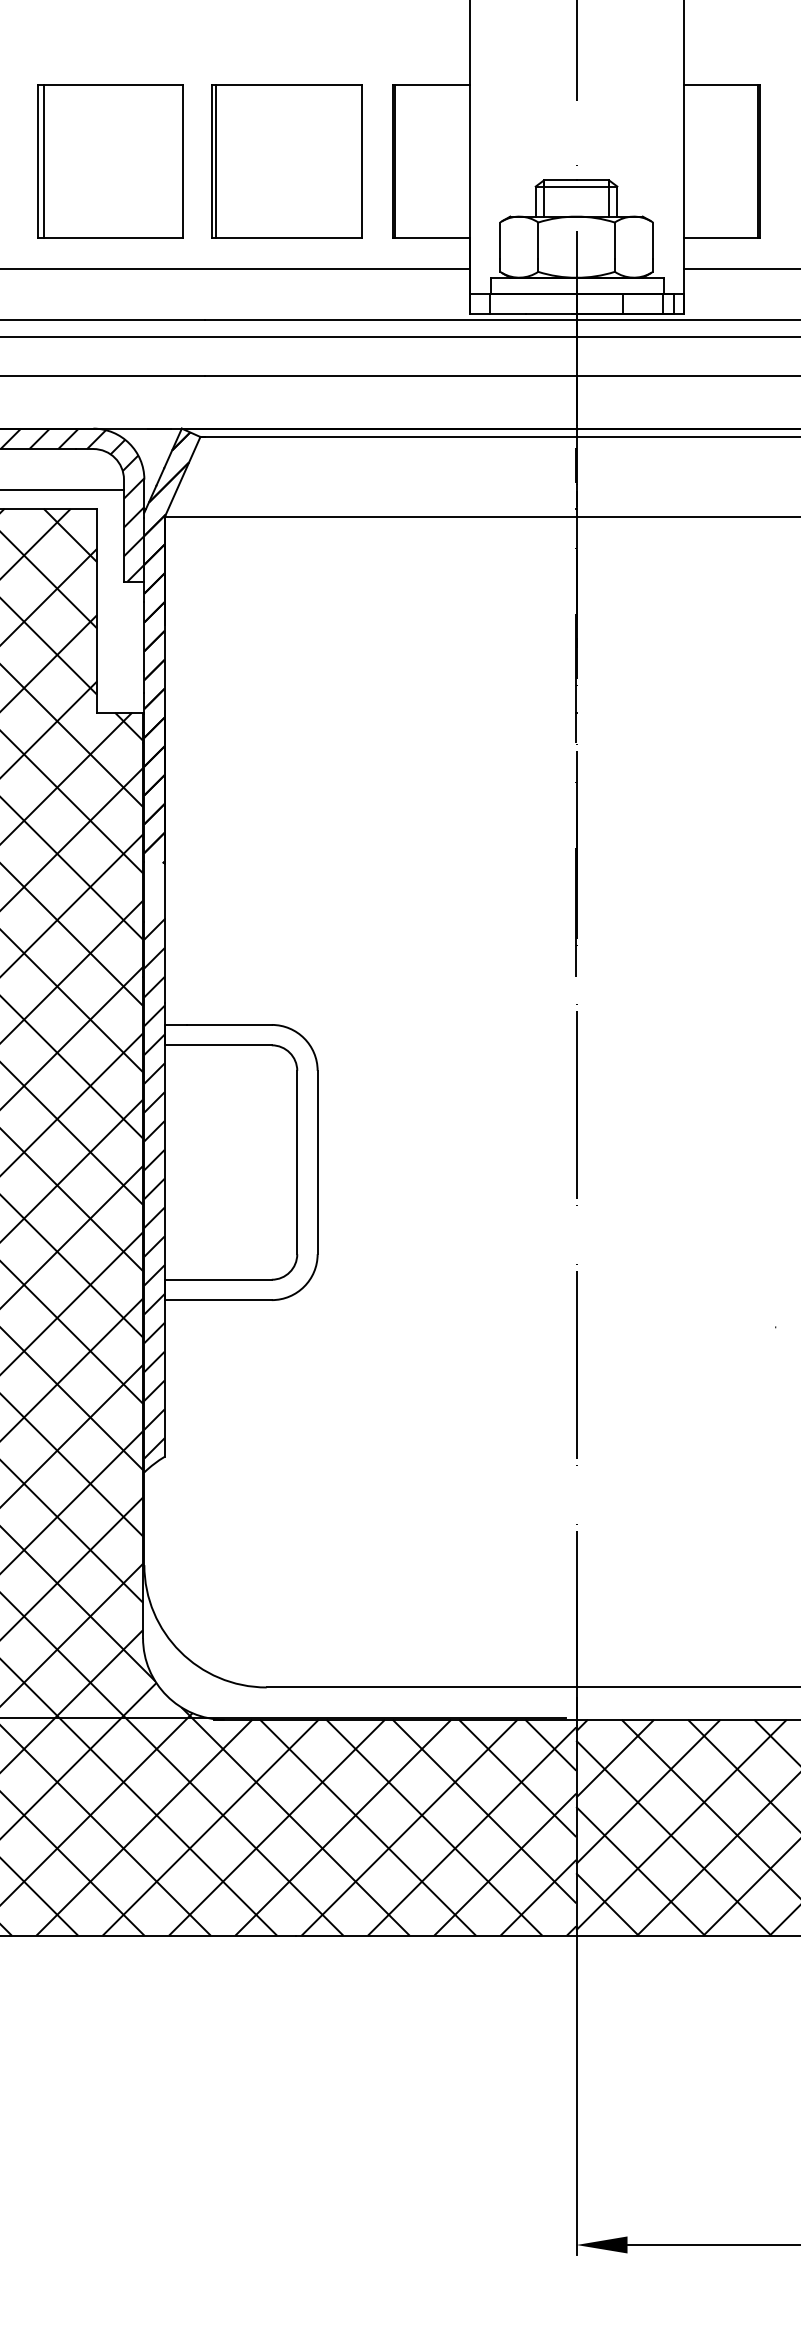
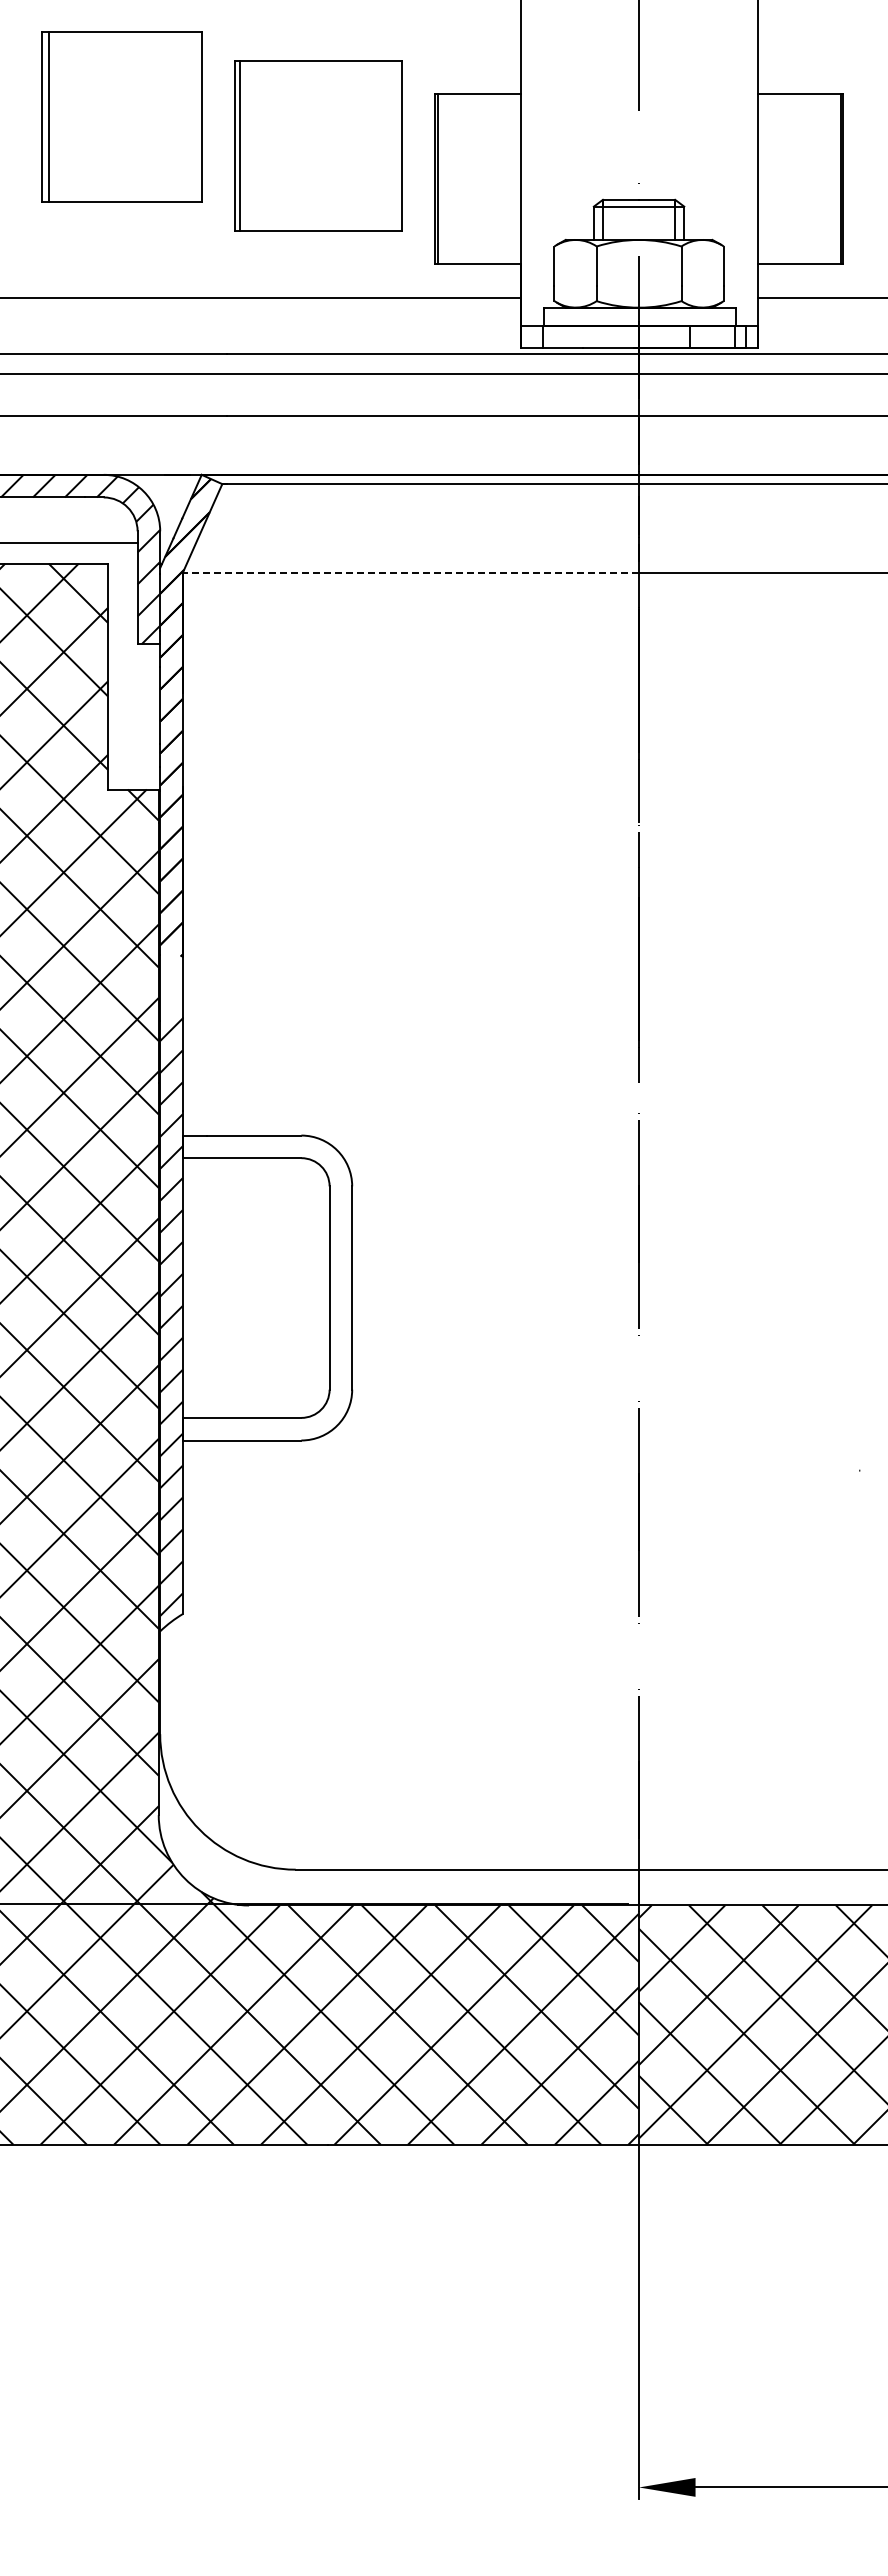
part: (109, 161) -> (121, 116), moved
part: (287, 161) -> (318, 145), moved
line: (370, 516) -> (410, 572), solid -> dashed

